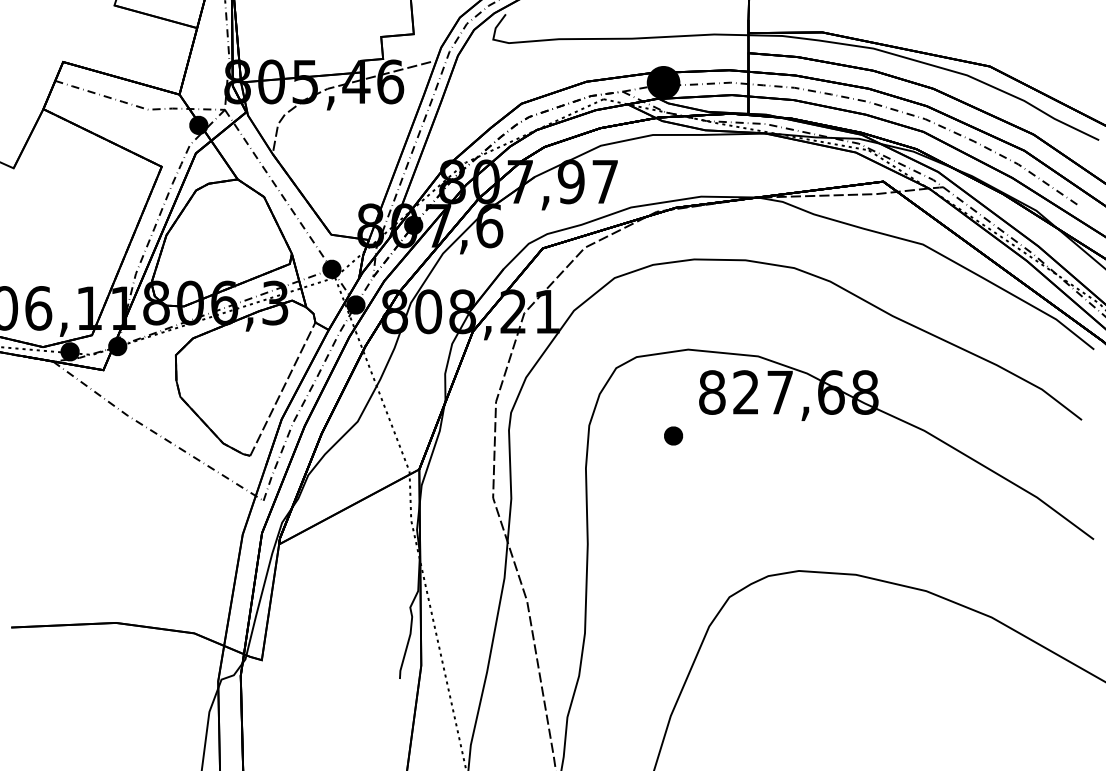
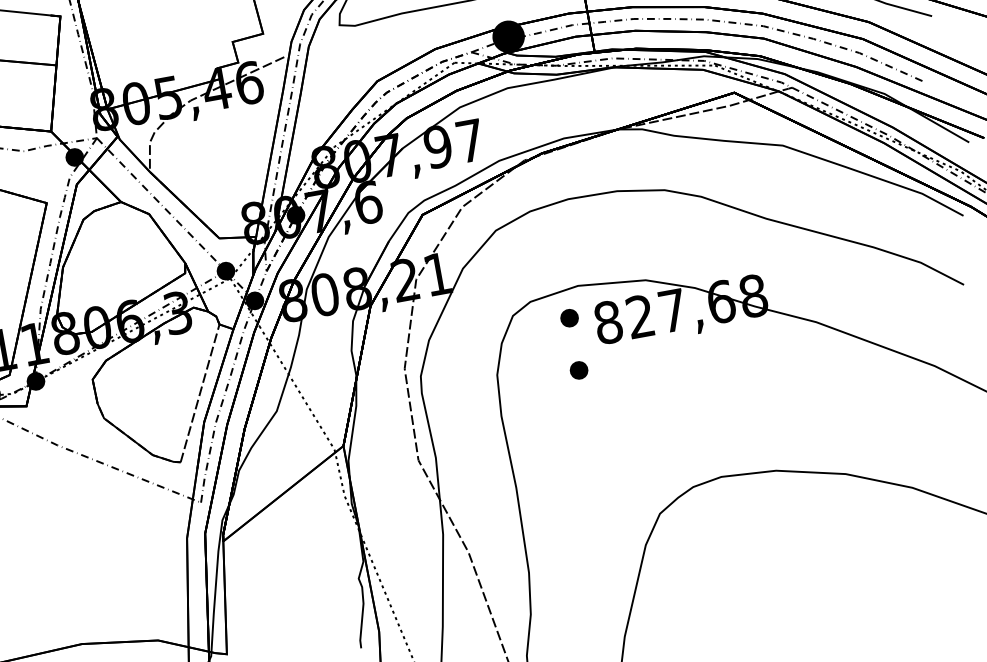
part: (673, 380) -> (569, 317), added

